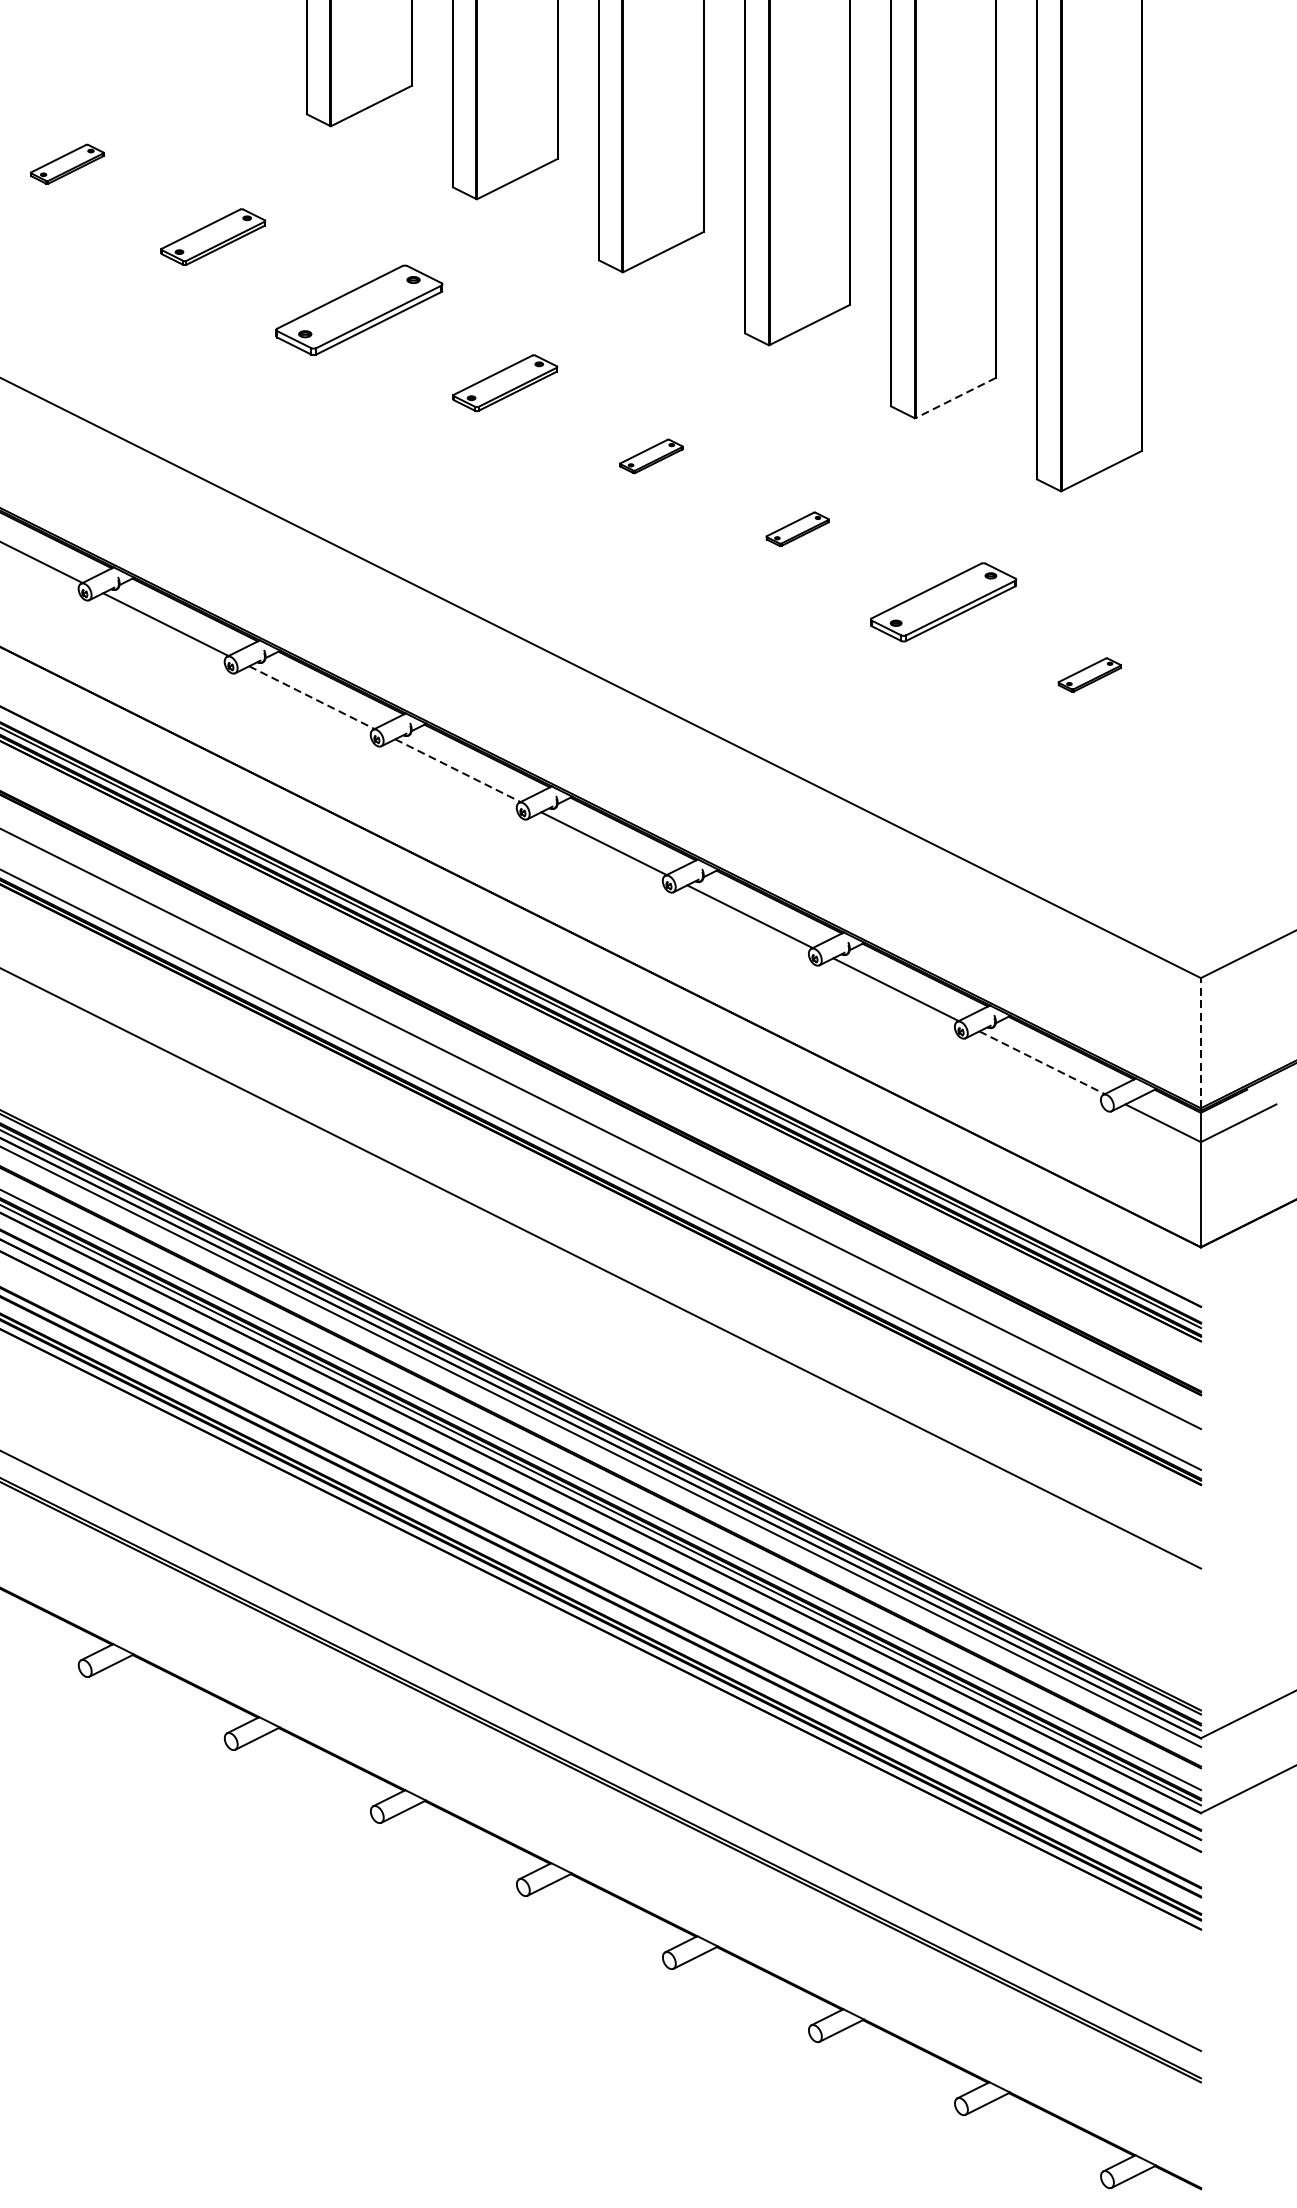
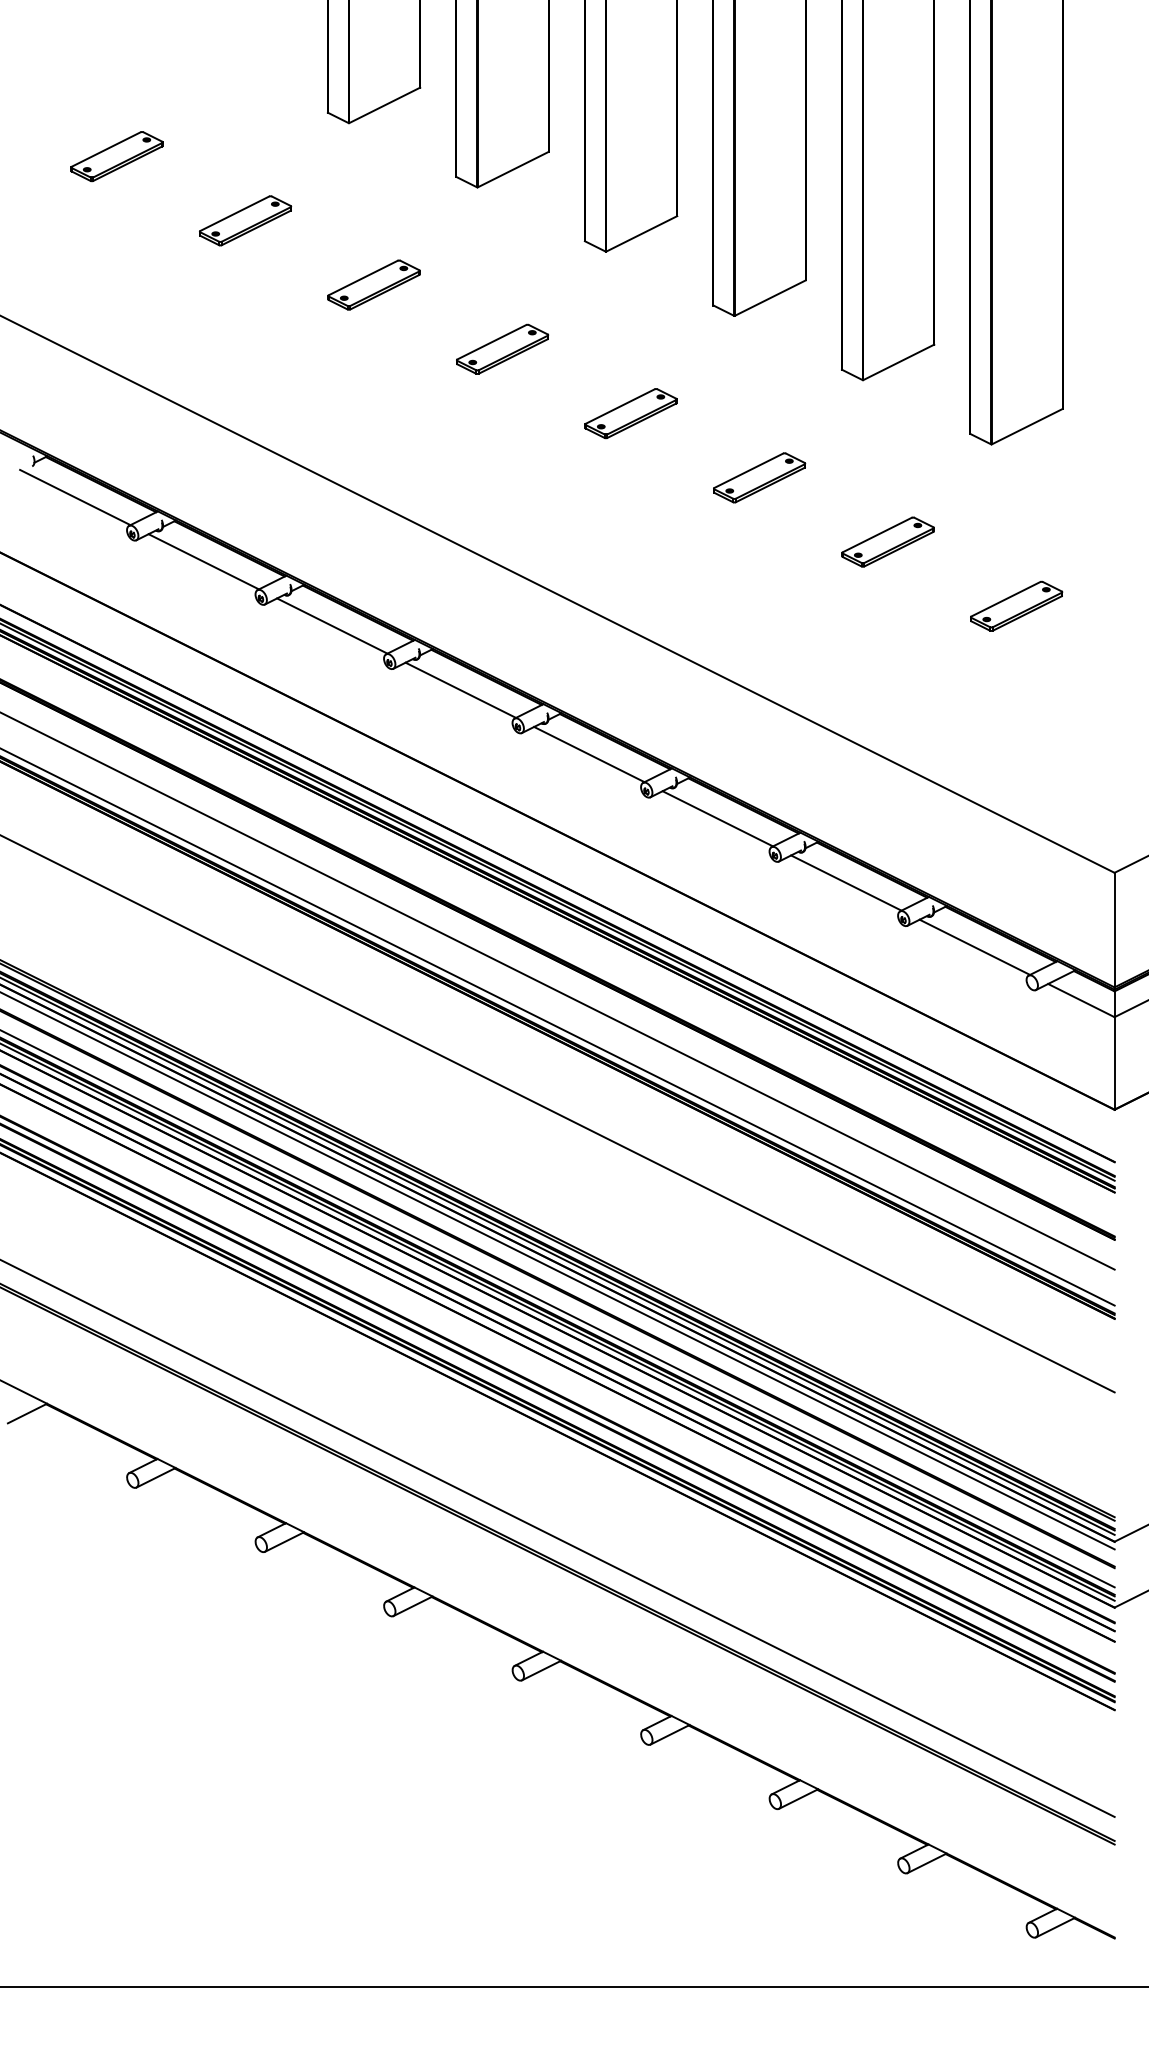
part: (66, 164) -> (116, 156), size x1.43
part: (358, 309) -> (373, 284), size x0.62
line: (955, 398) -> (898, 362), dashed -> solid
part: (650, 456) -> (630, 413), size x1.67
part: (797, 528) -> (759, 477), size x1.67
part: (942, 601) -> (887, 541), size x0.71
part: (1089, 674) -> (1016, 605), size x1.67
line: (312, 698) -> (332, 626), dashed -> solid
line: (457, 770) -> (460, 690), dashed -> solid
line: (1200, 1042) -> (1114, 929), dashed -> solid
line: (1041, 1062) -> (974, 947), dashed -> solid

